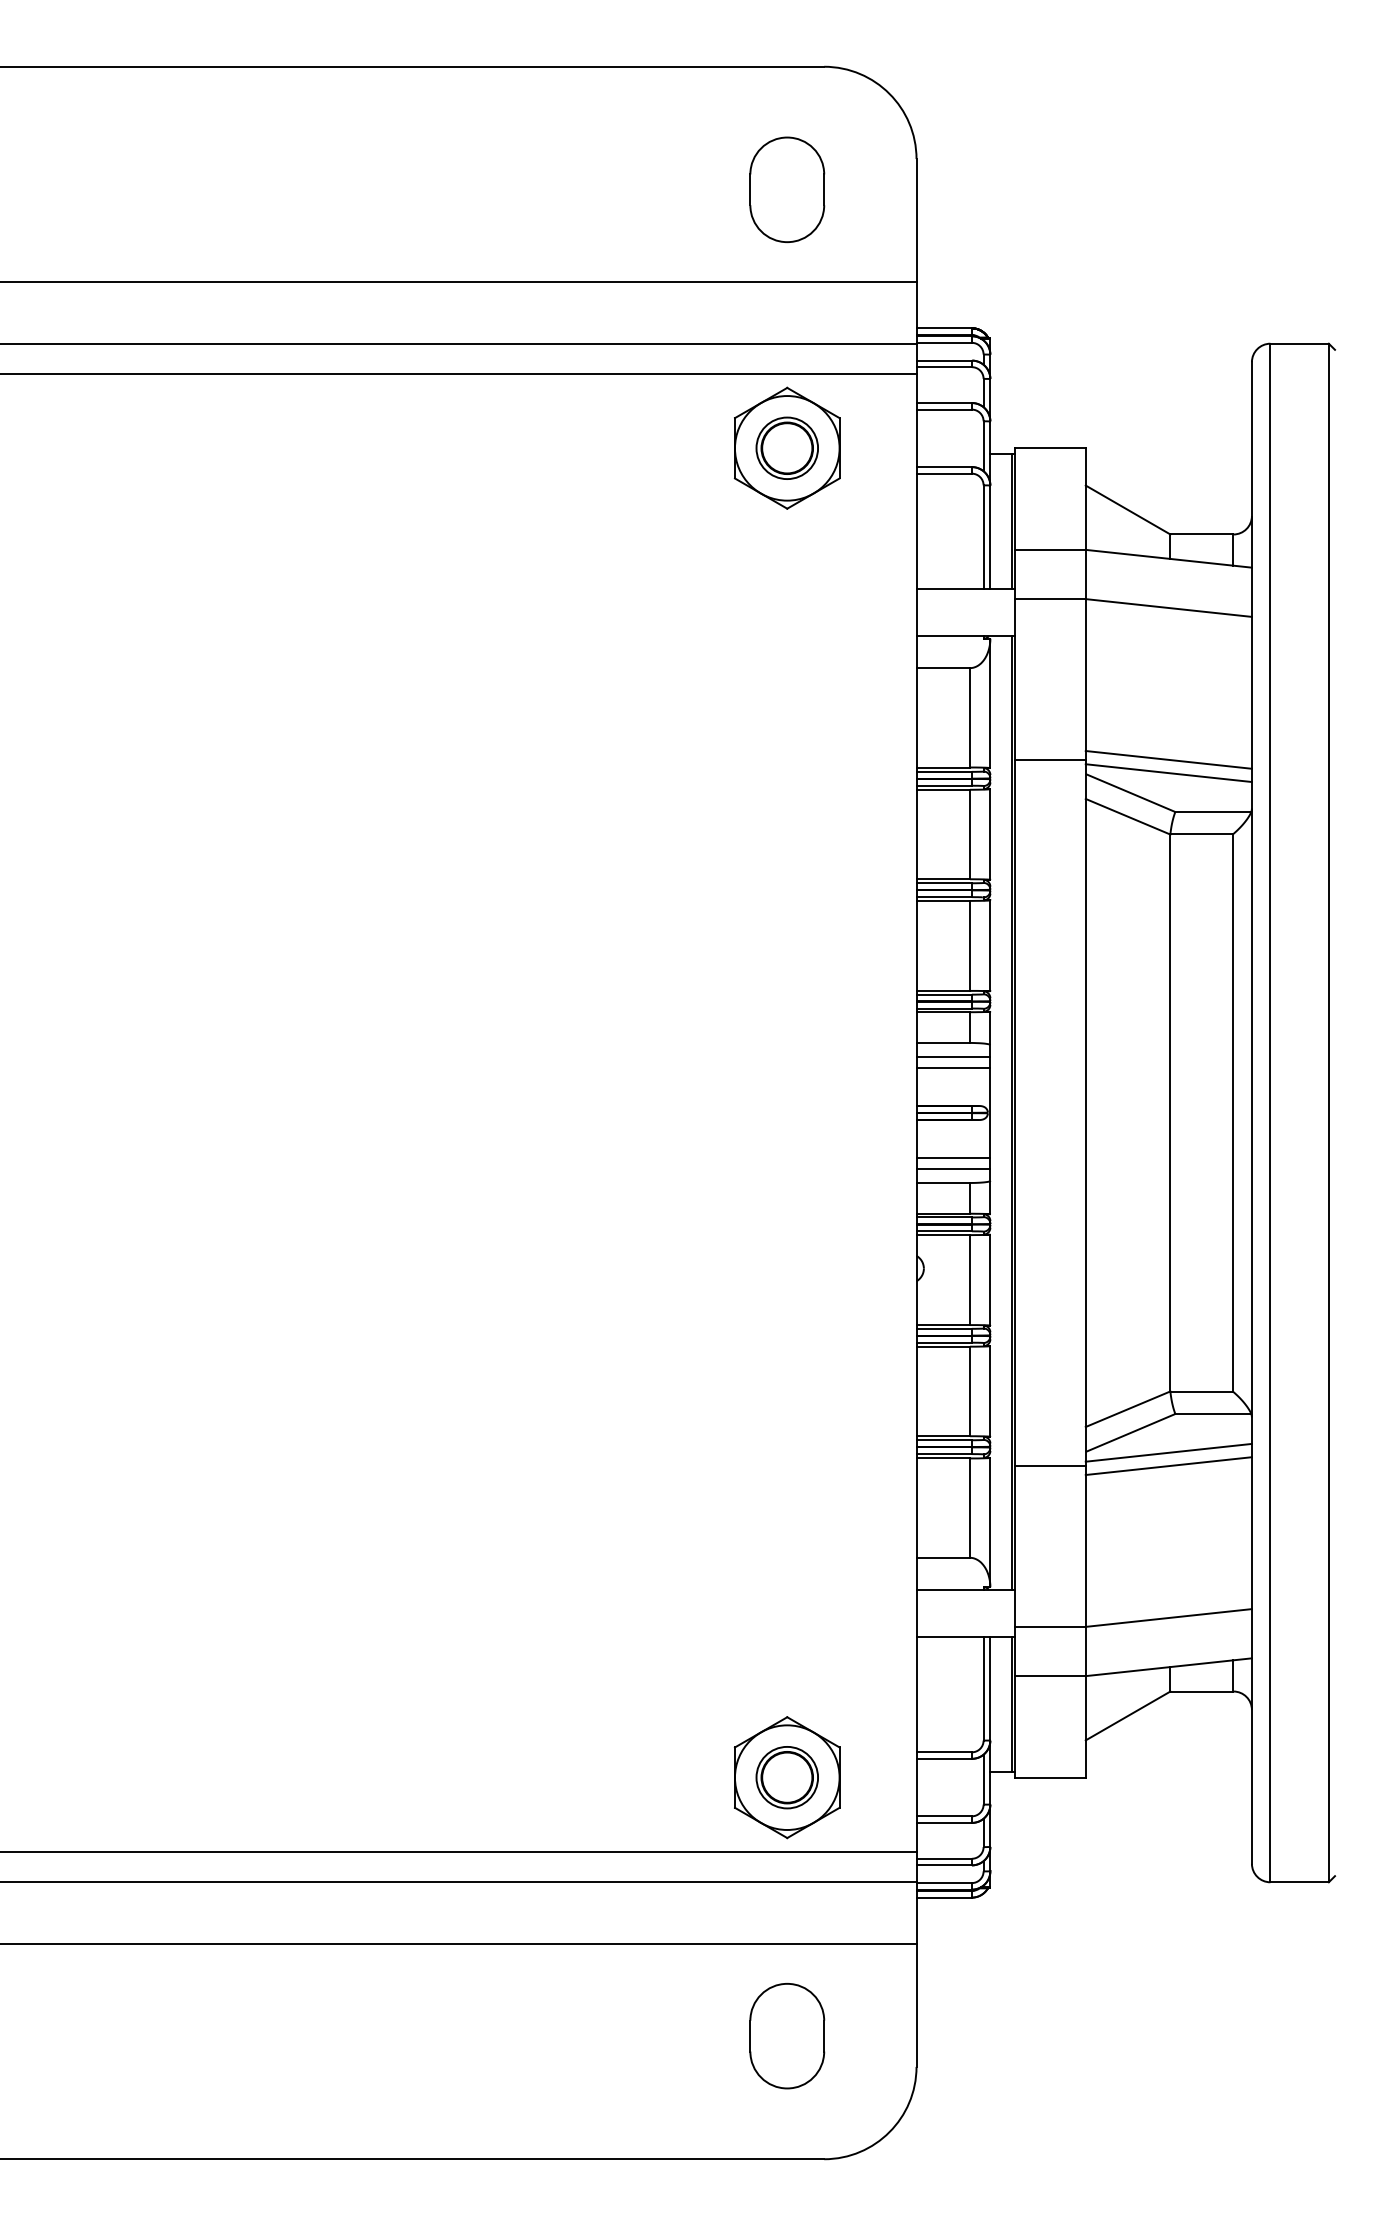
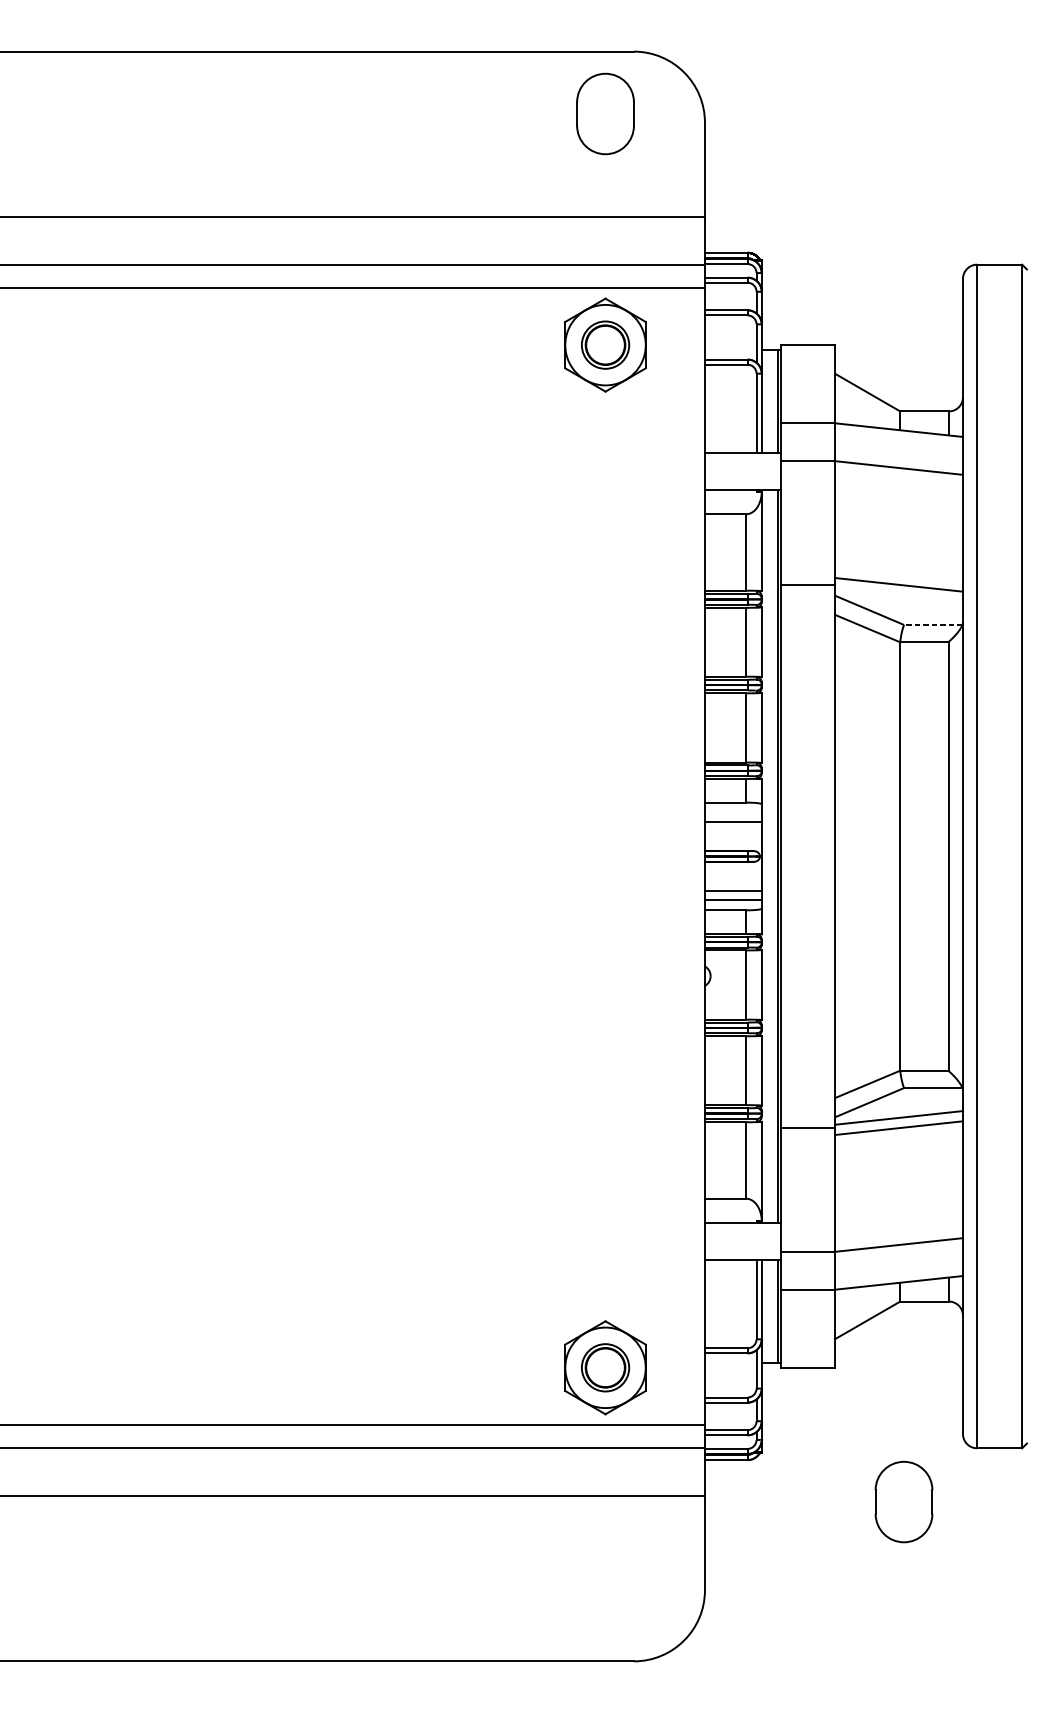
part: (787, 189) -> (605, 113), moved
line: (1168, 773) -> (898, 595), removed
line: (1213, 812) -> (933, 625), solid -> dashed
line: (953, 1056) -> (733, 813), removed
part: (787, 2036) -> (904, 1502), moved

